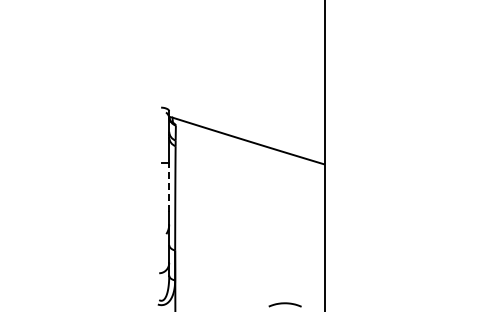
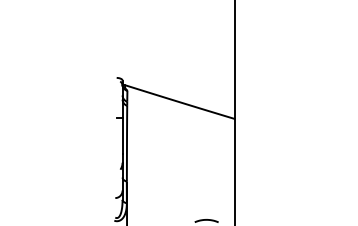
line: (169, 186) -> (122, 135), dashed -> solid

